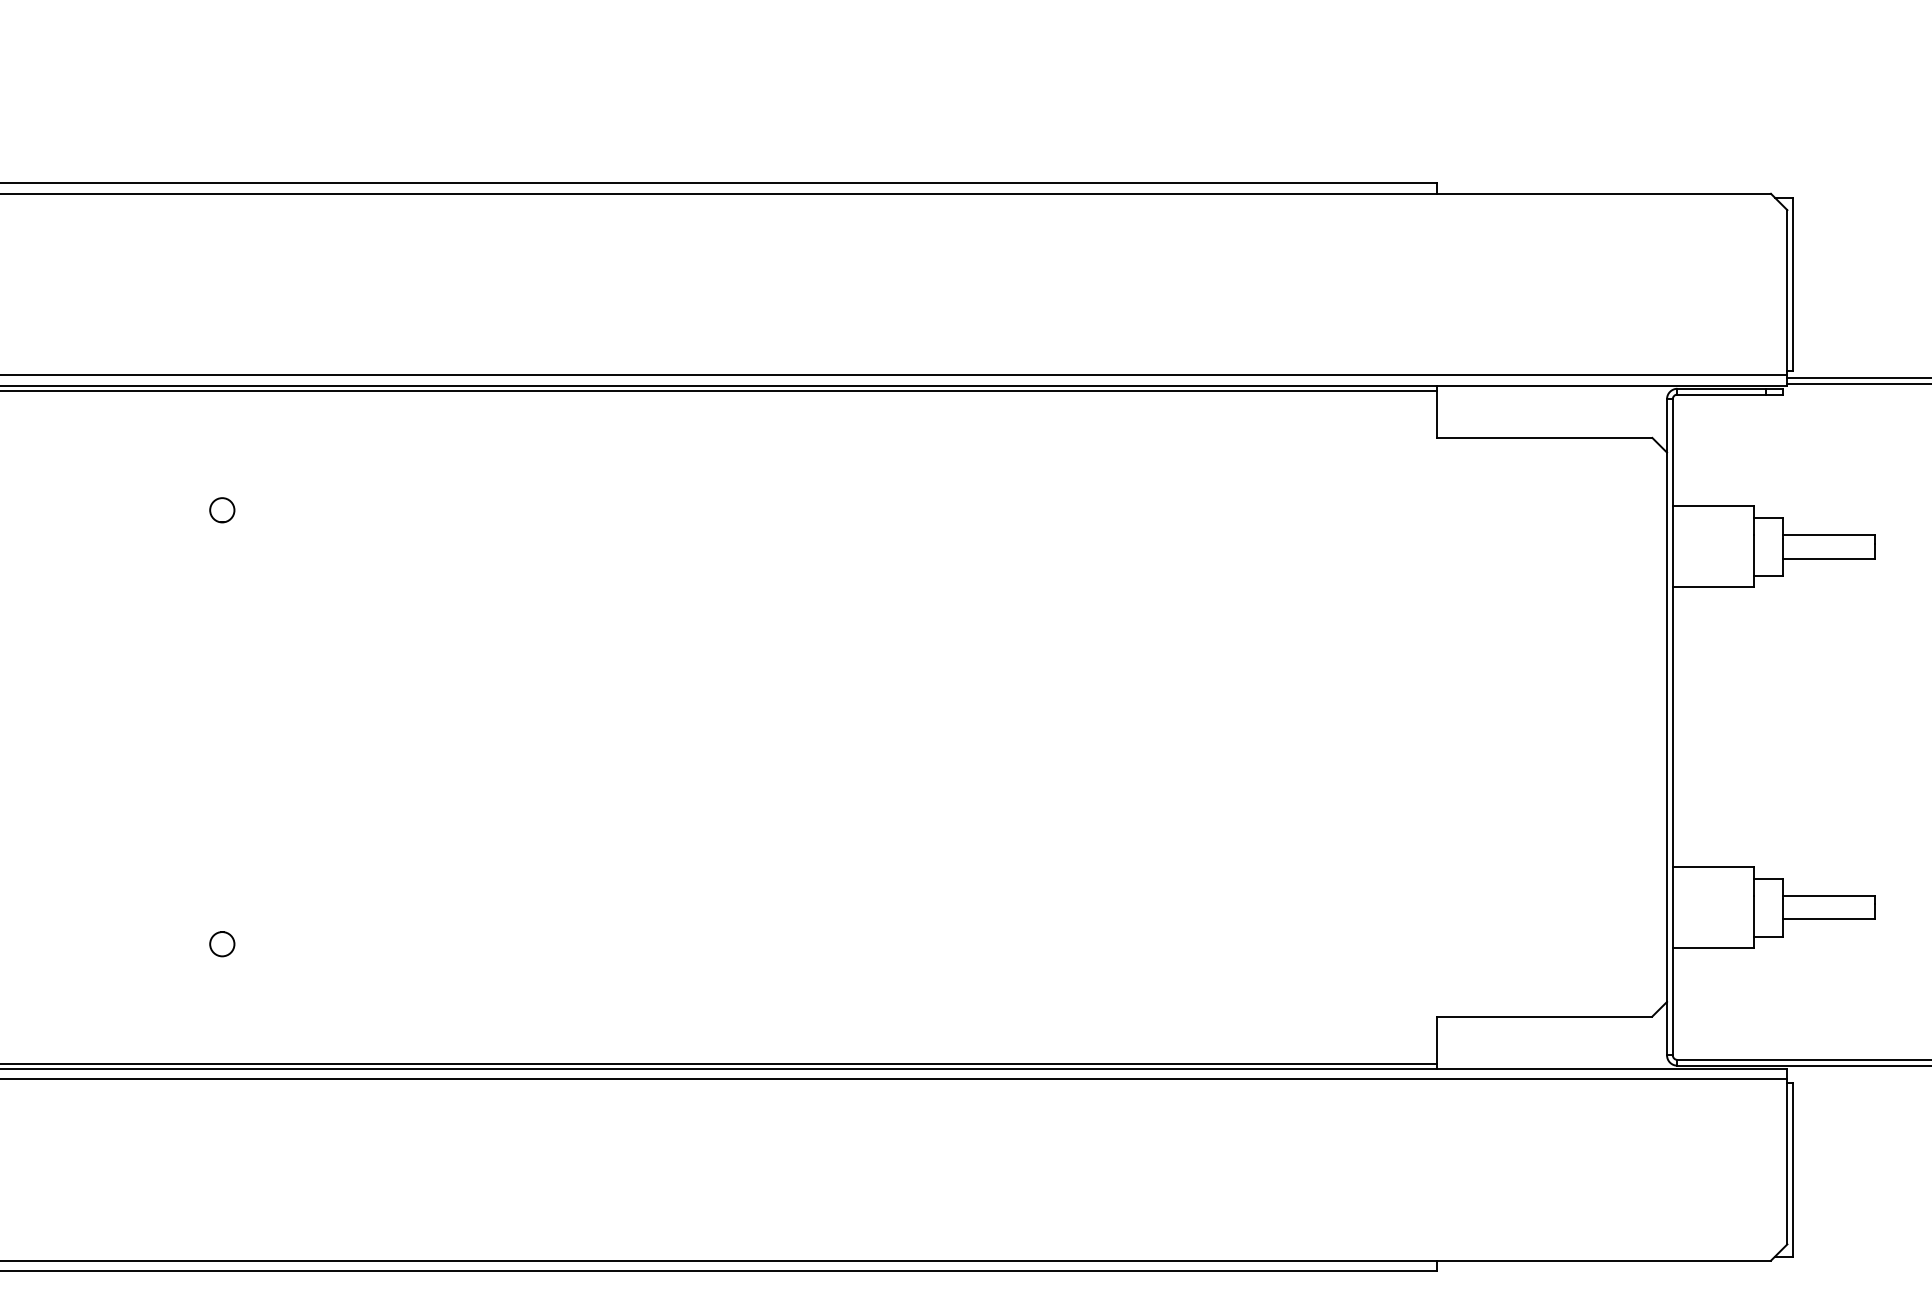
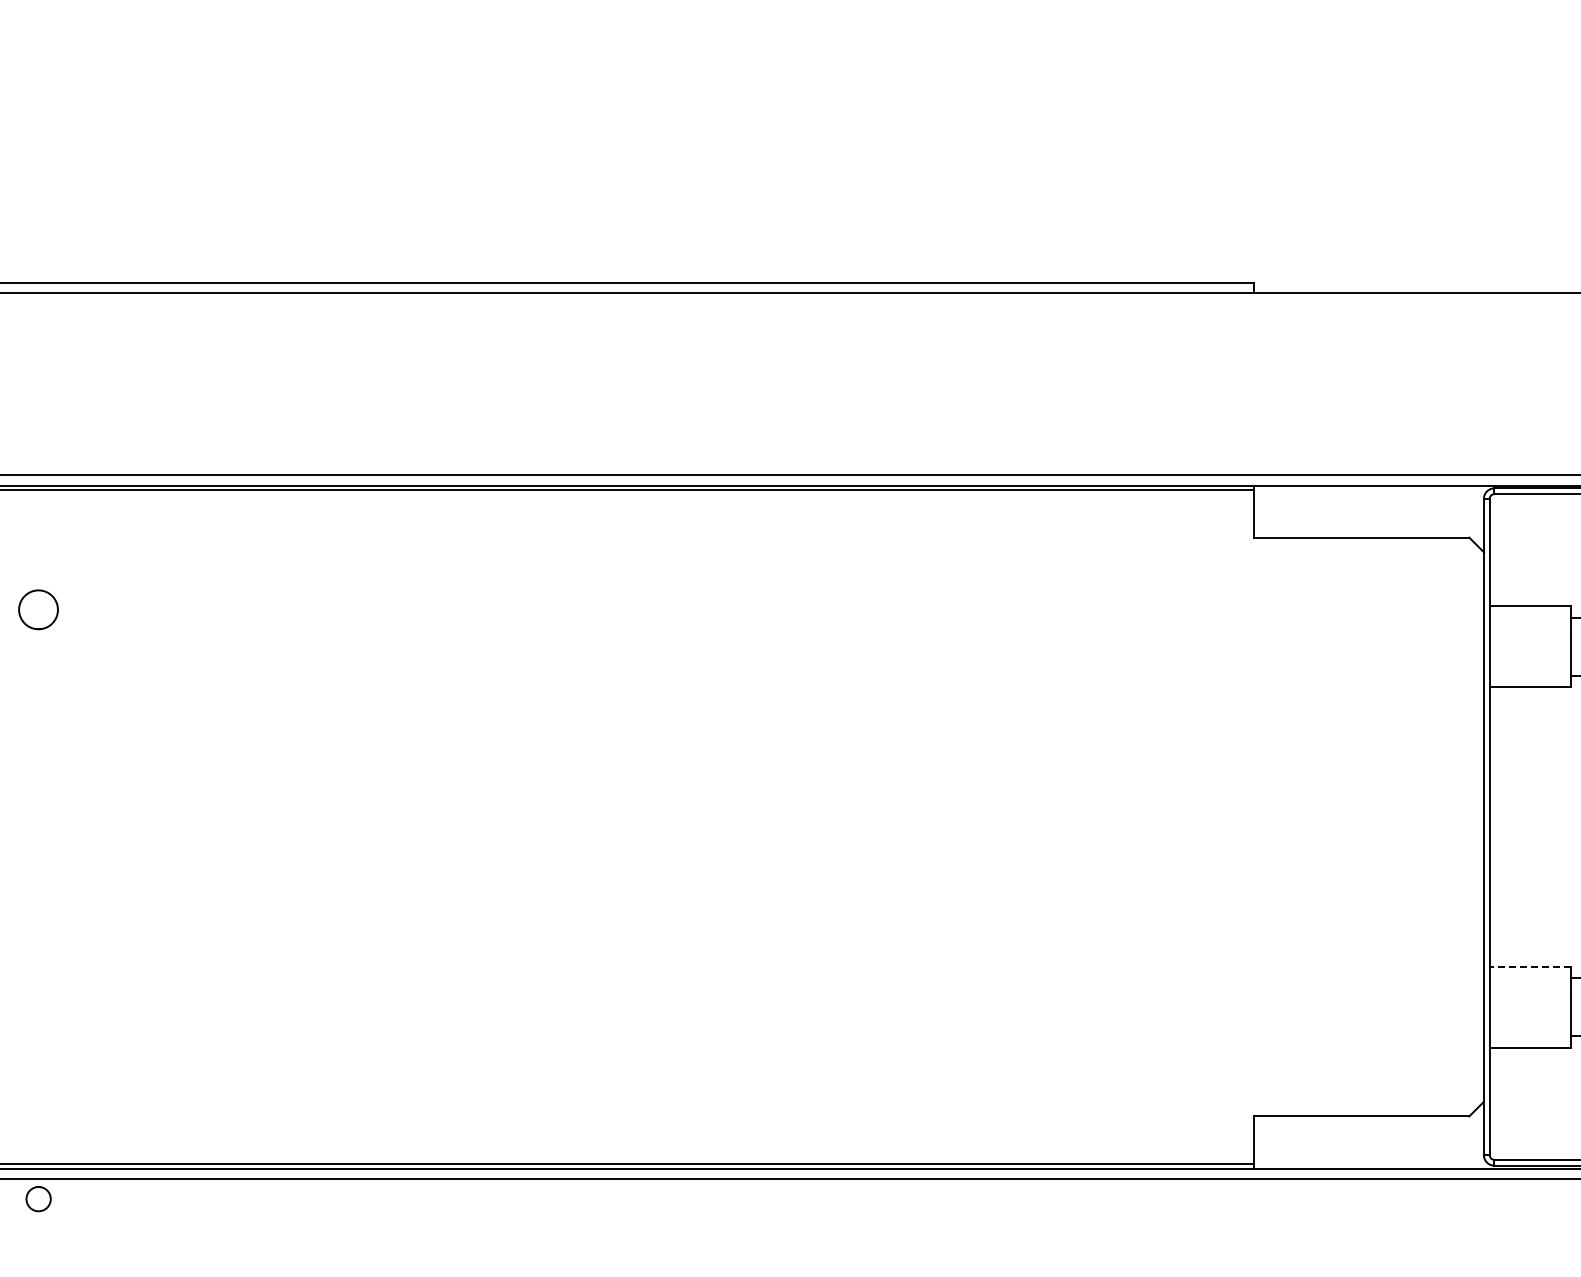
circle: (222, 510) -> (38, 610), size x1.6
line: (1713, 867) -> (1530, 967), solid -> dashed
circle: (222, 944) -> (38, 1199), moved

